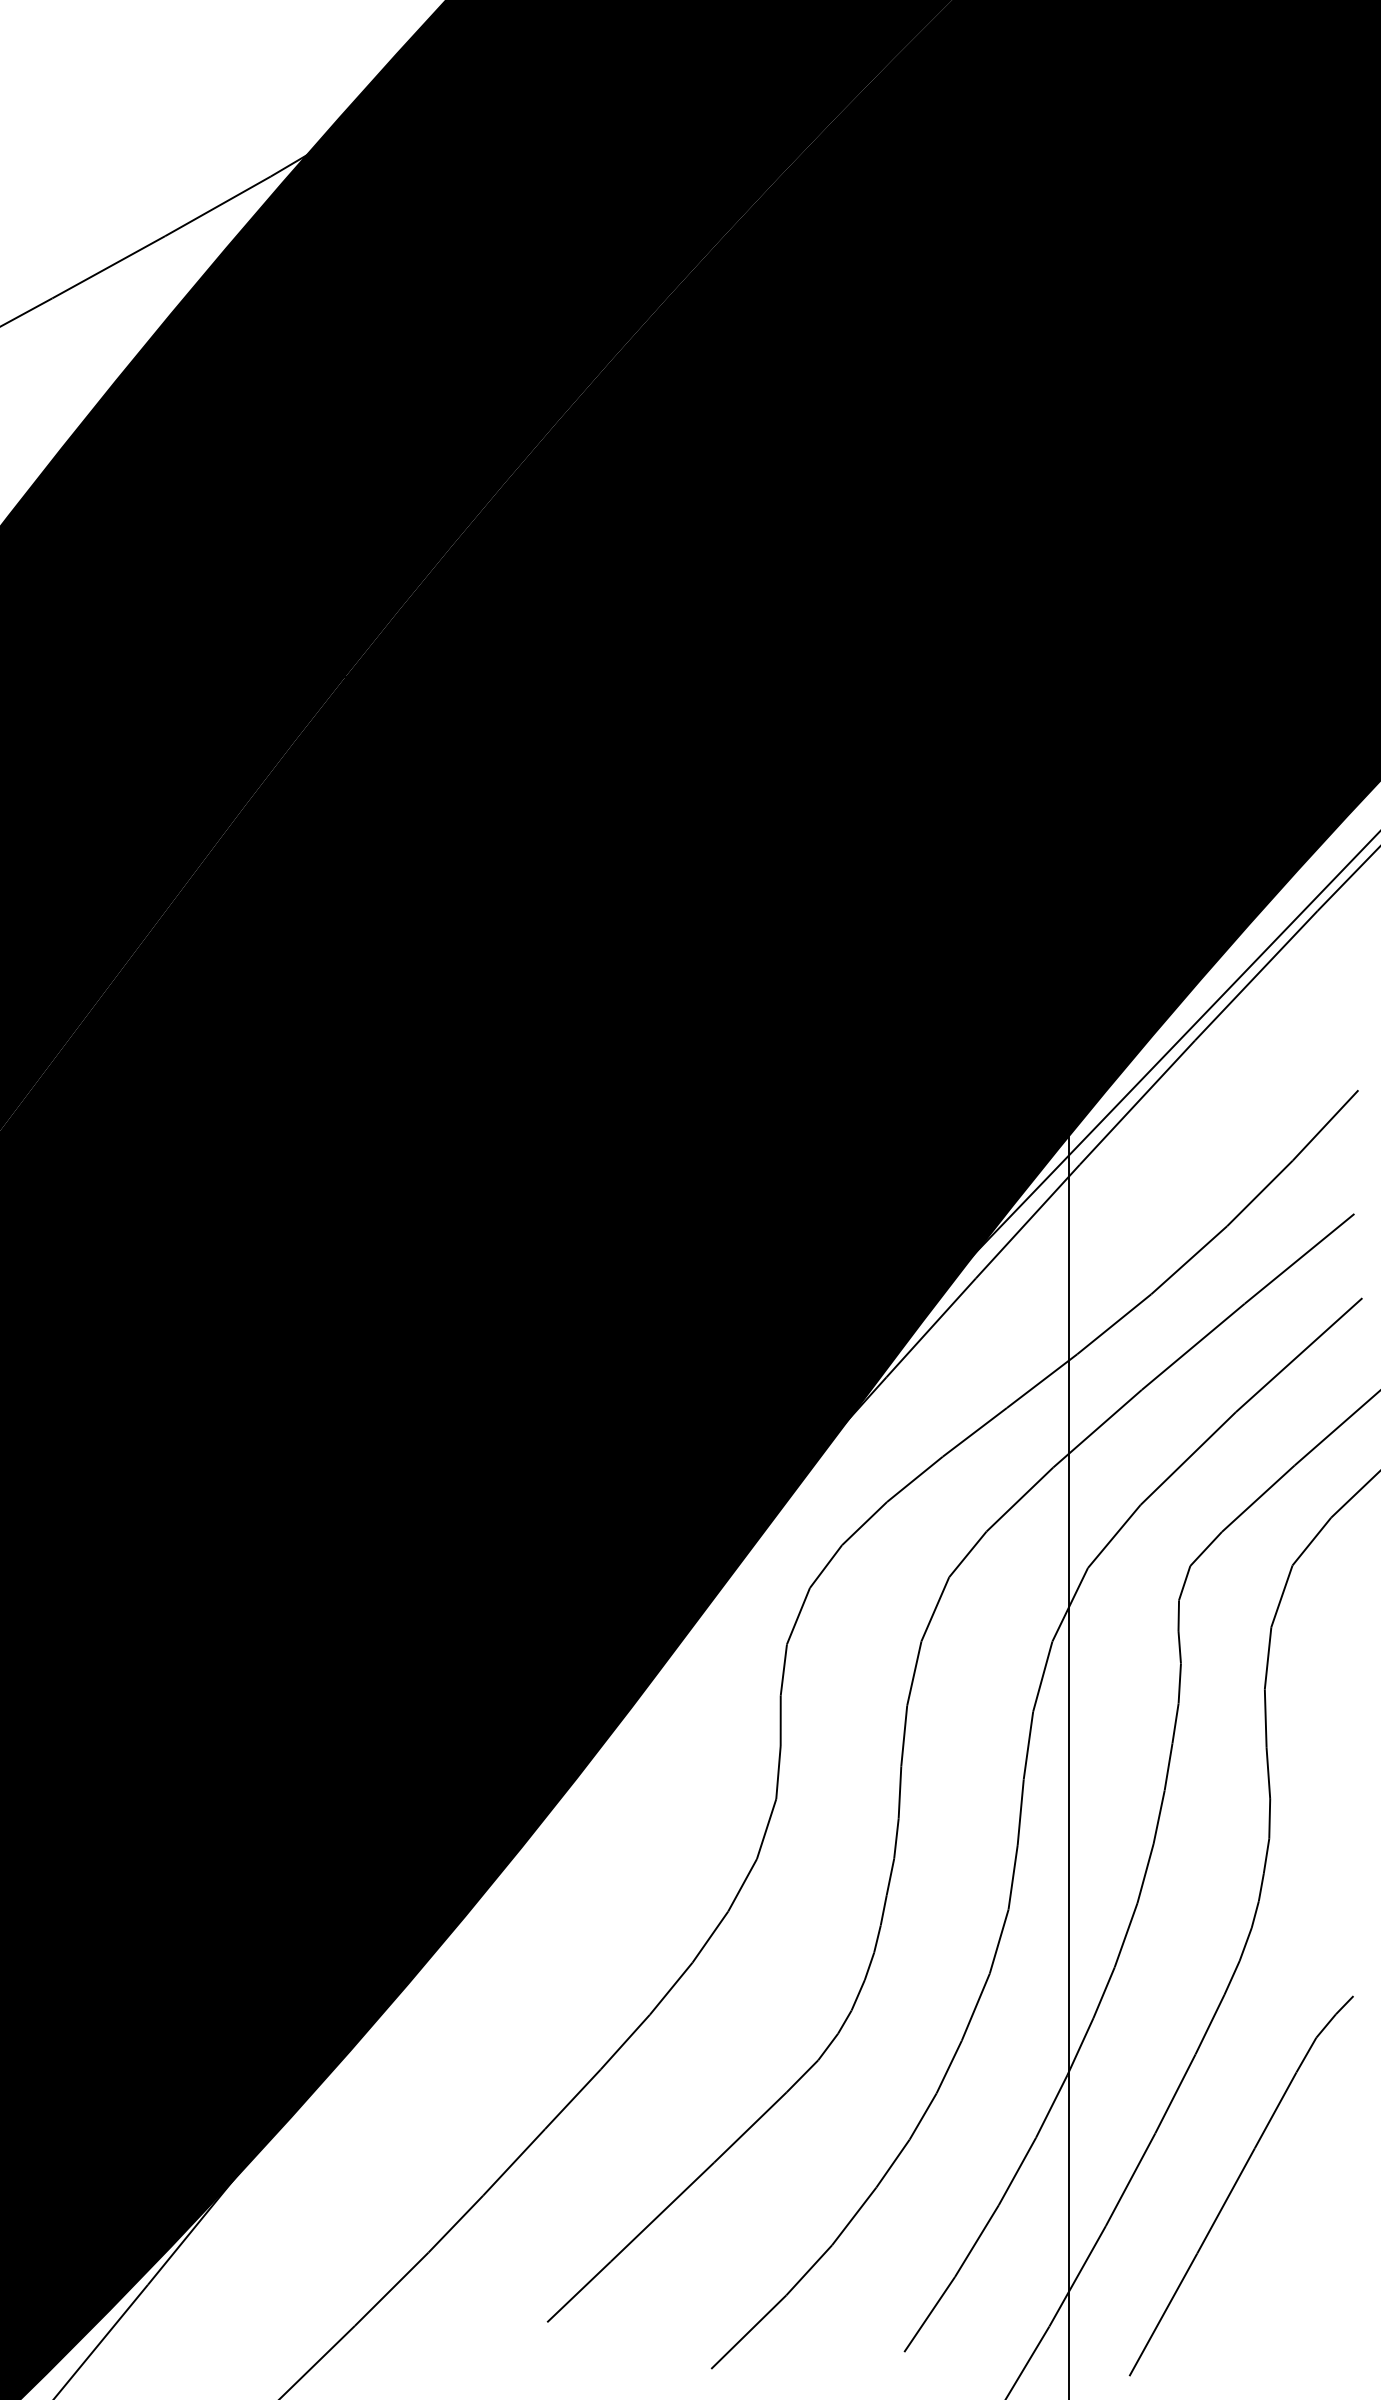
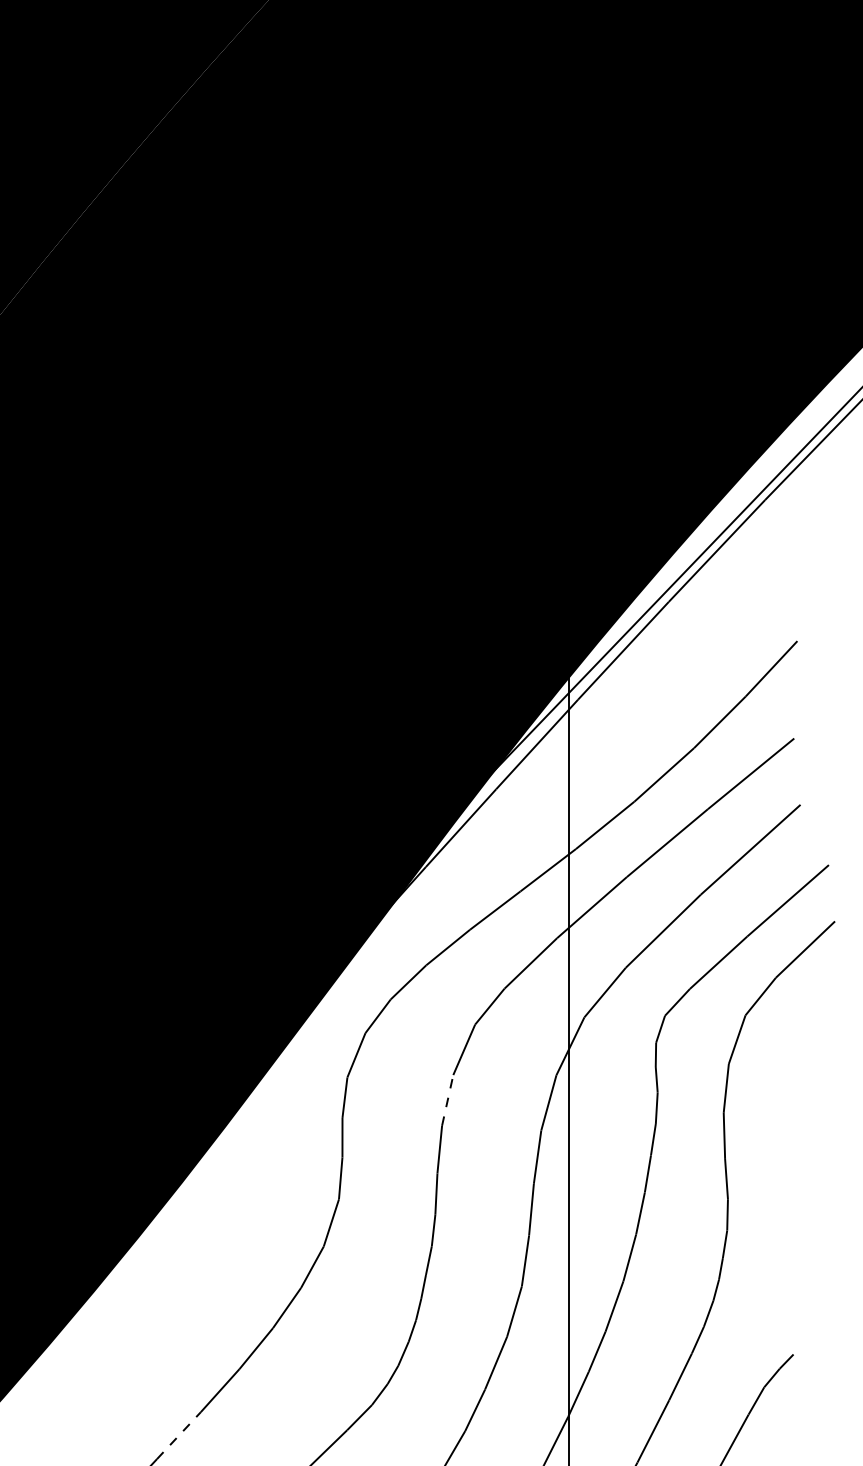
line: (914, 1673) -> (447, 1100), solid -> dashed
line: (573, 2099) -> (179, 1435), solid -> dashed

